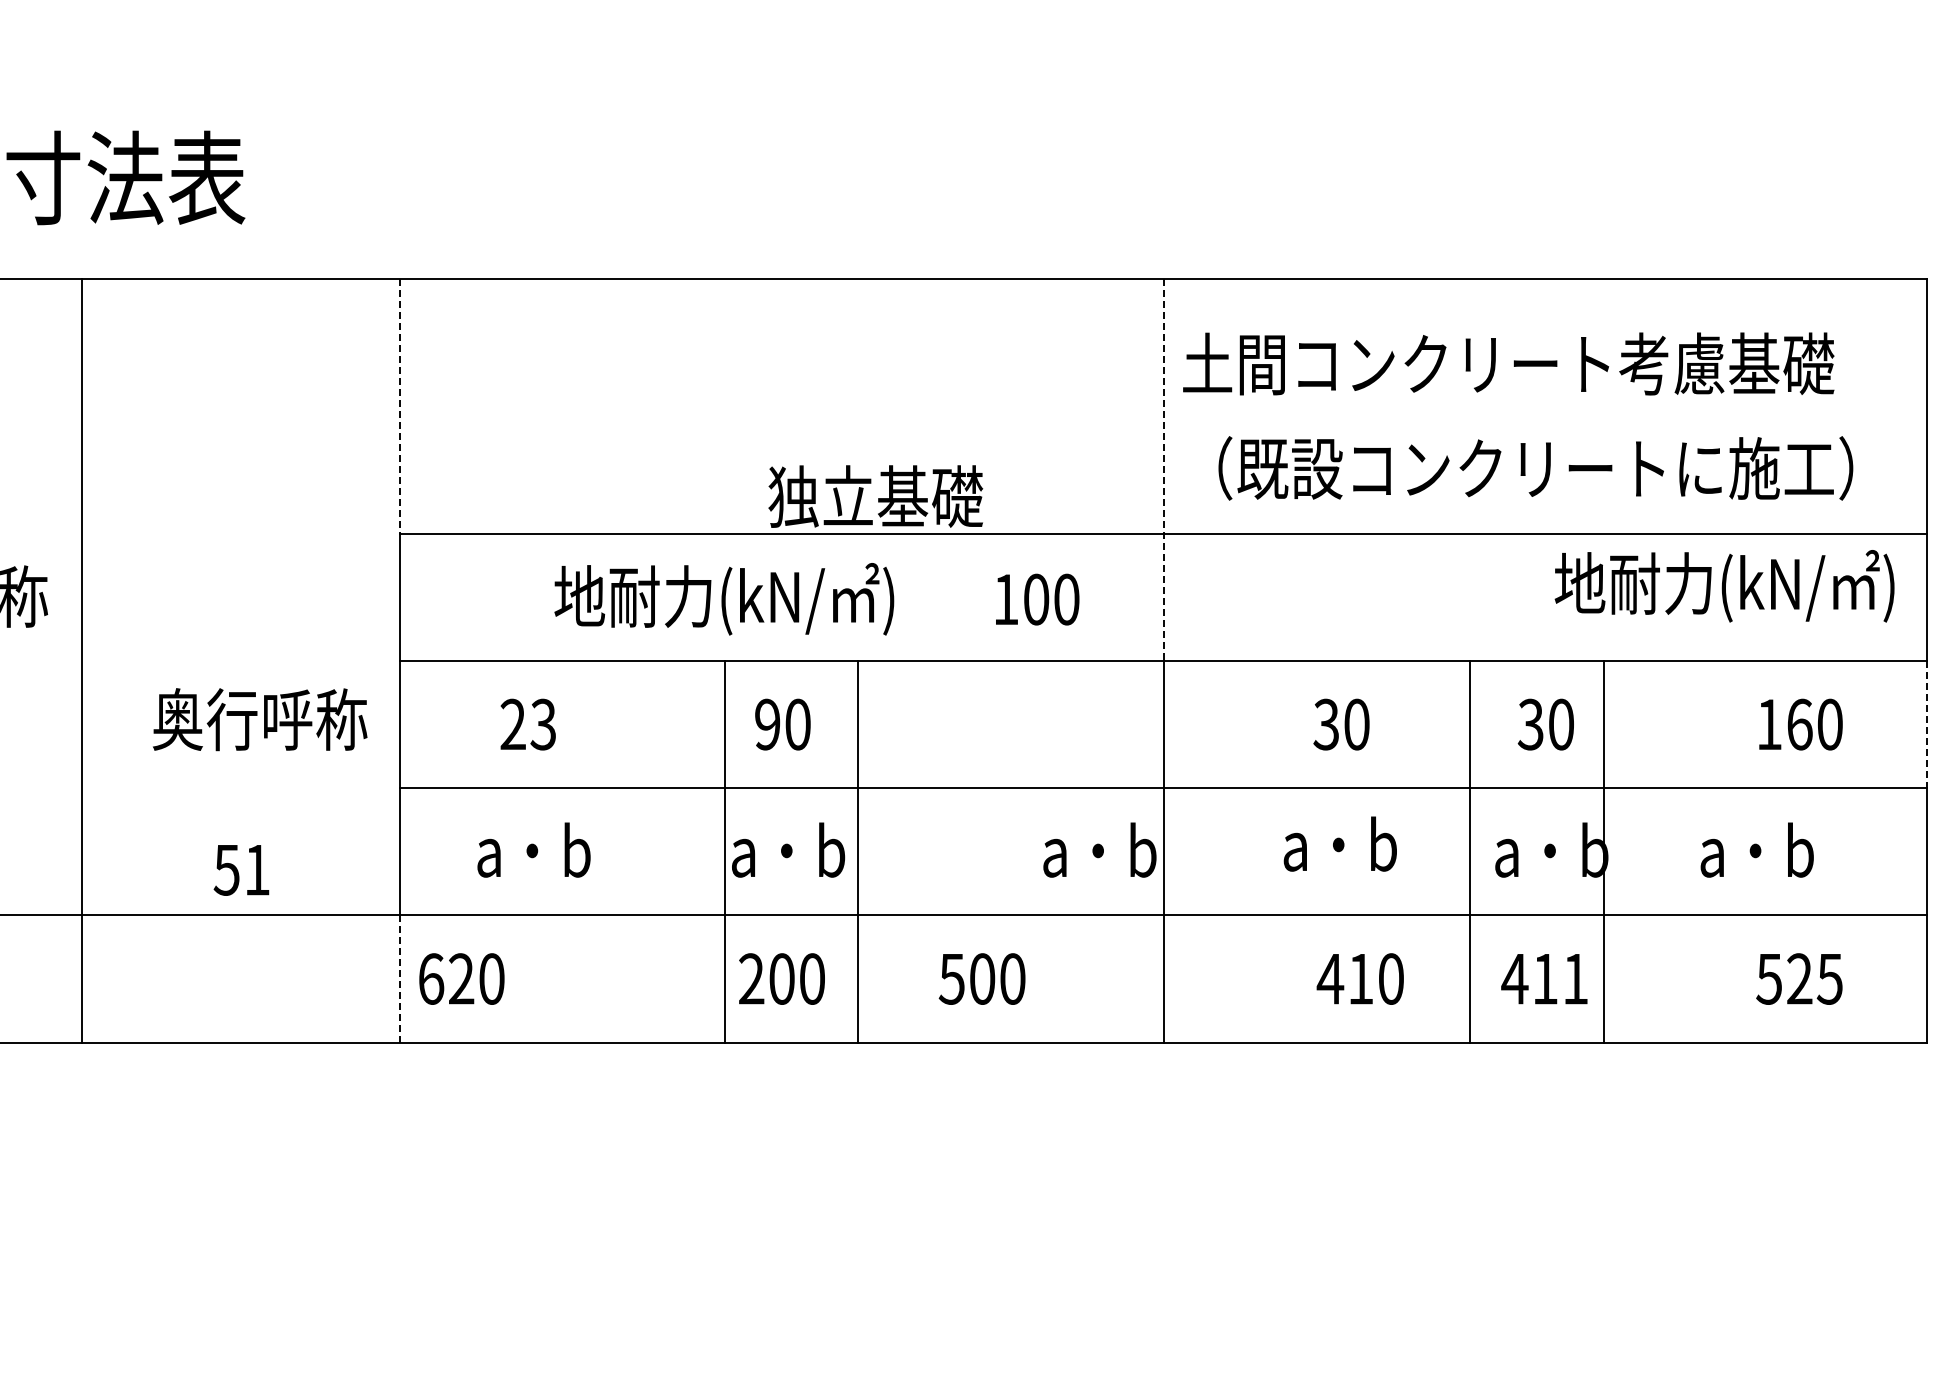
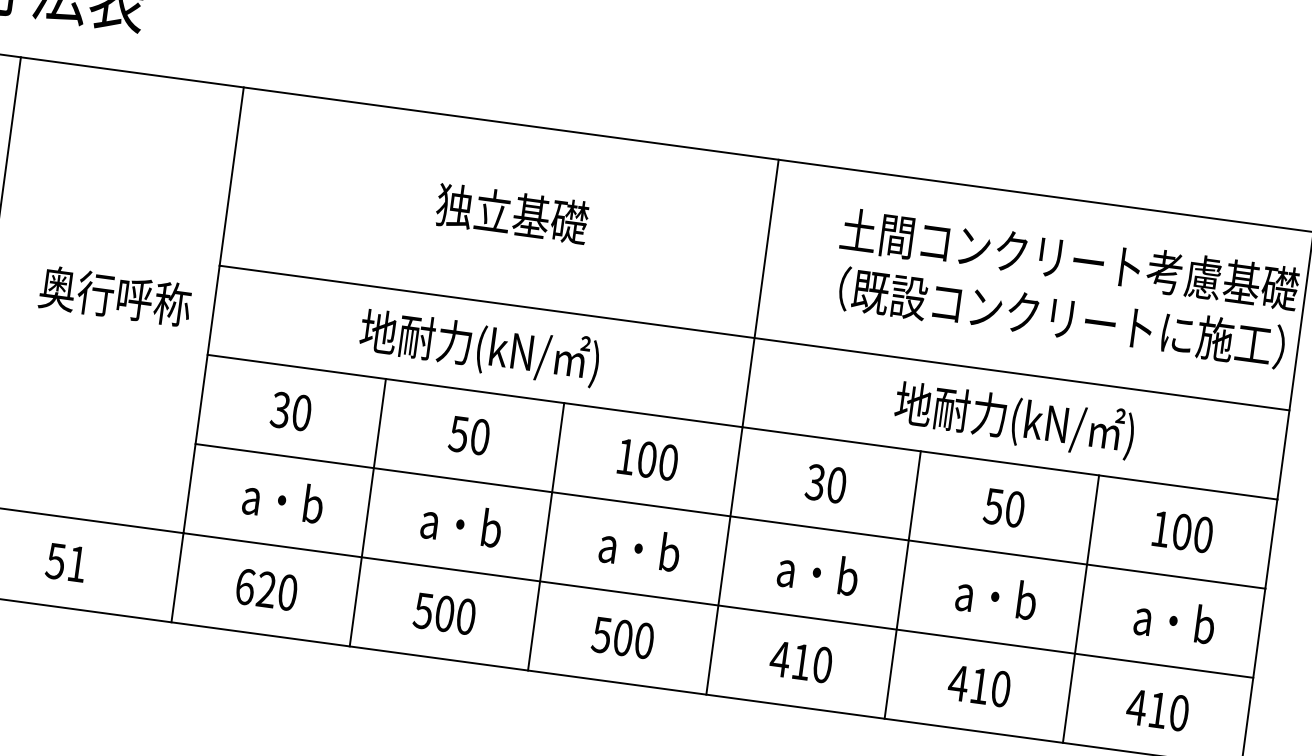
text: (1508, 363) -> (1069, 259), moved
line: (400, 407) -> (231, 177), dashed -> solid
text: (1535, 468) -> (1061, 317), moved
line: (1163, 470) -> (760, 293), dashed -> solid
text: (875, 496) -> (512, 213), moved
text: (1724, 586) -> (1014, 420), moved
text: (724, 599) -> (479, 347), moved
text: (1037, 599) -> (648, 459), moved
text: (260, 719) -> (115, 296), moved
text: (528, 724) -> (291, 411), 23 -> 30
text: (767, 724) -> (458, 434), 90 -> 50
text: (1341, 724) -> (825, 483), moved
text: (1530, 724) -> (993, 506), 30 -> 50
text: (1799, 724) -> (1181, 531), 160 -> 100
line: (1927, 724) -> (1271, 544), dashed -> solid
text: (1339, 843) -> (817, 571), moved
text: (1099, 849) -> (639, 547), moved
text: (1756, 849) -> (1174, 620), moved
line: (724, 851) -> (367, 512), moved
line: (858, 851) -> (546, 536), moved
line: (1470, 851) -> (902, 584), moved
line: (1603, 851) -> (1080, 608), moved
text: (241, 870) -> (66, 562), moved
text: (461, 978) -> (266, 589), moved
text: (751, 978) -> (423, 610), 200 -> 500
text: (981, 978) -> (622, 637), moved
text: (1359, 978) -> (800, 661), moved
text: (1575, 978) -> (1000, 688), 411 -> 410
text: (1798, 978) -> (1157, 709), 525 -> 410
line: (400, 979) -> (177, 578), dashed -> solid

